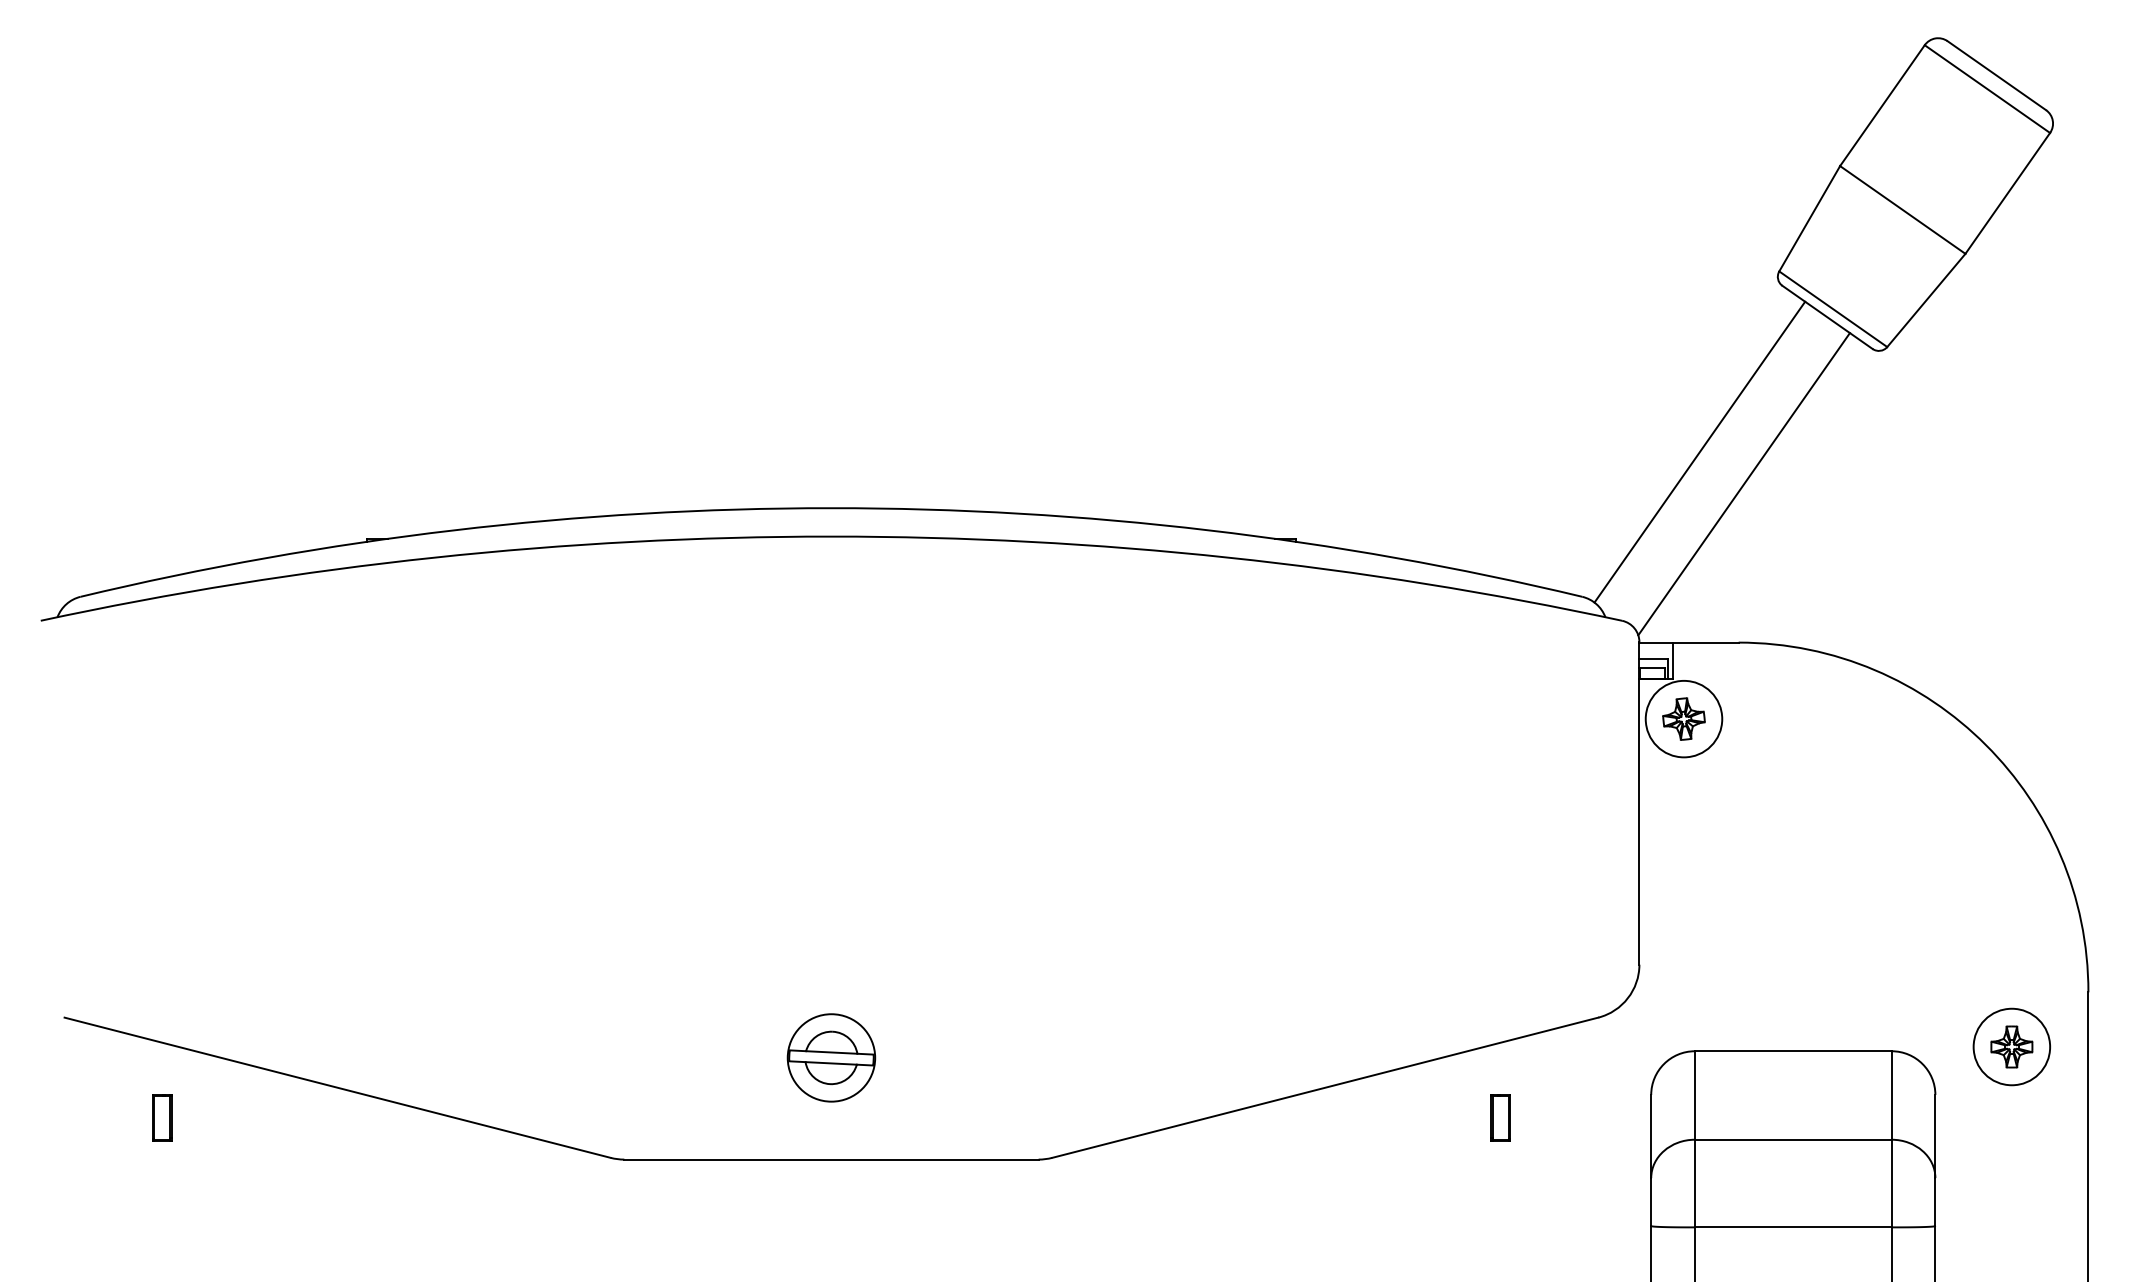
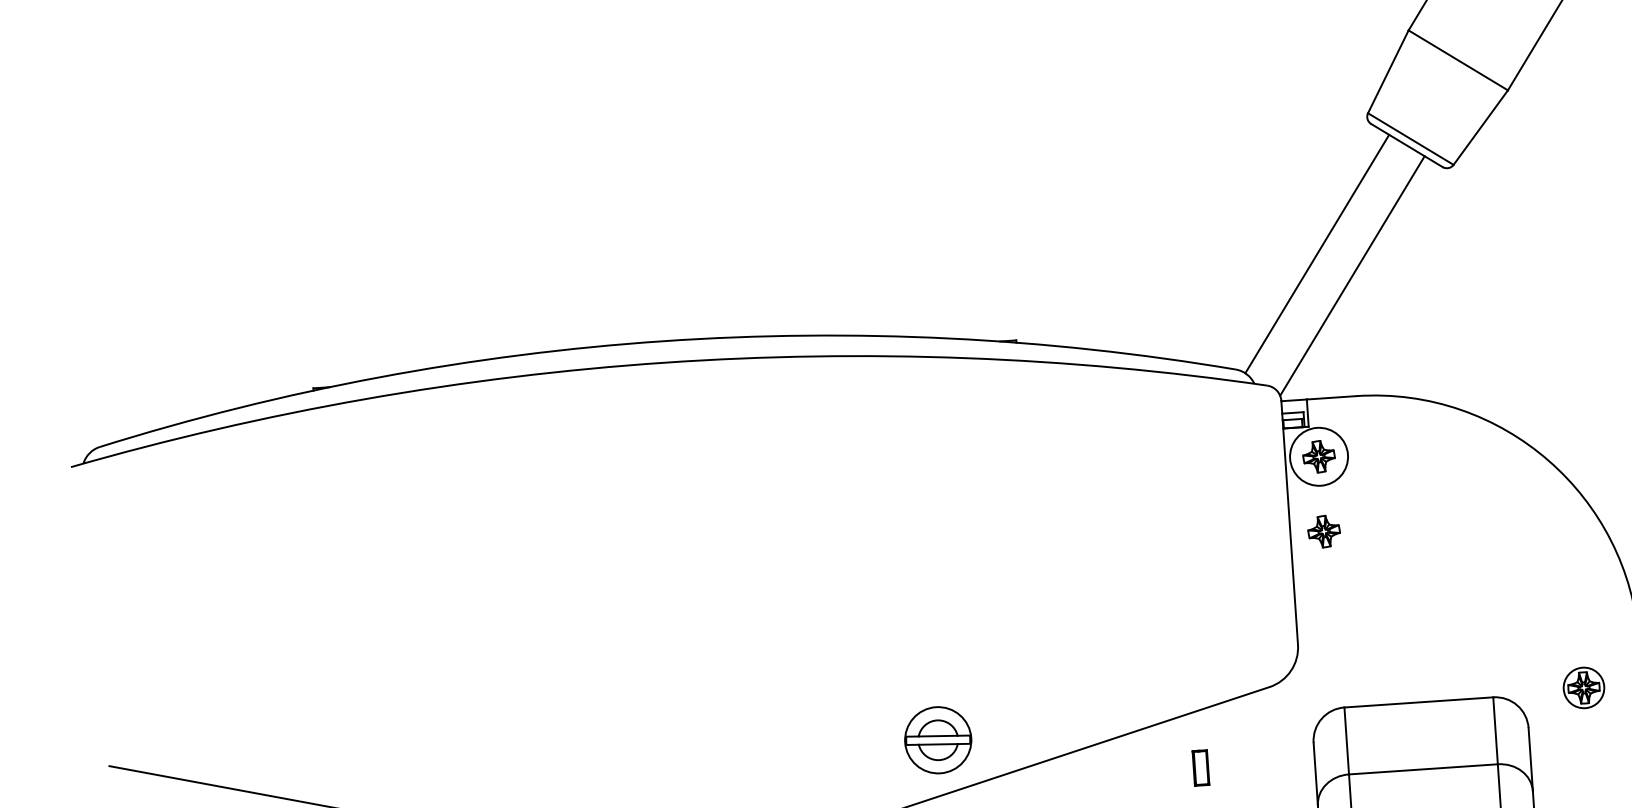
part: (1683, 817) -> (1323, 531), added
circle: (2011, 1046) -> (1583, 687), size x0.7
part: (831, 1057) -> (938, 739), moved

